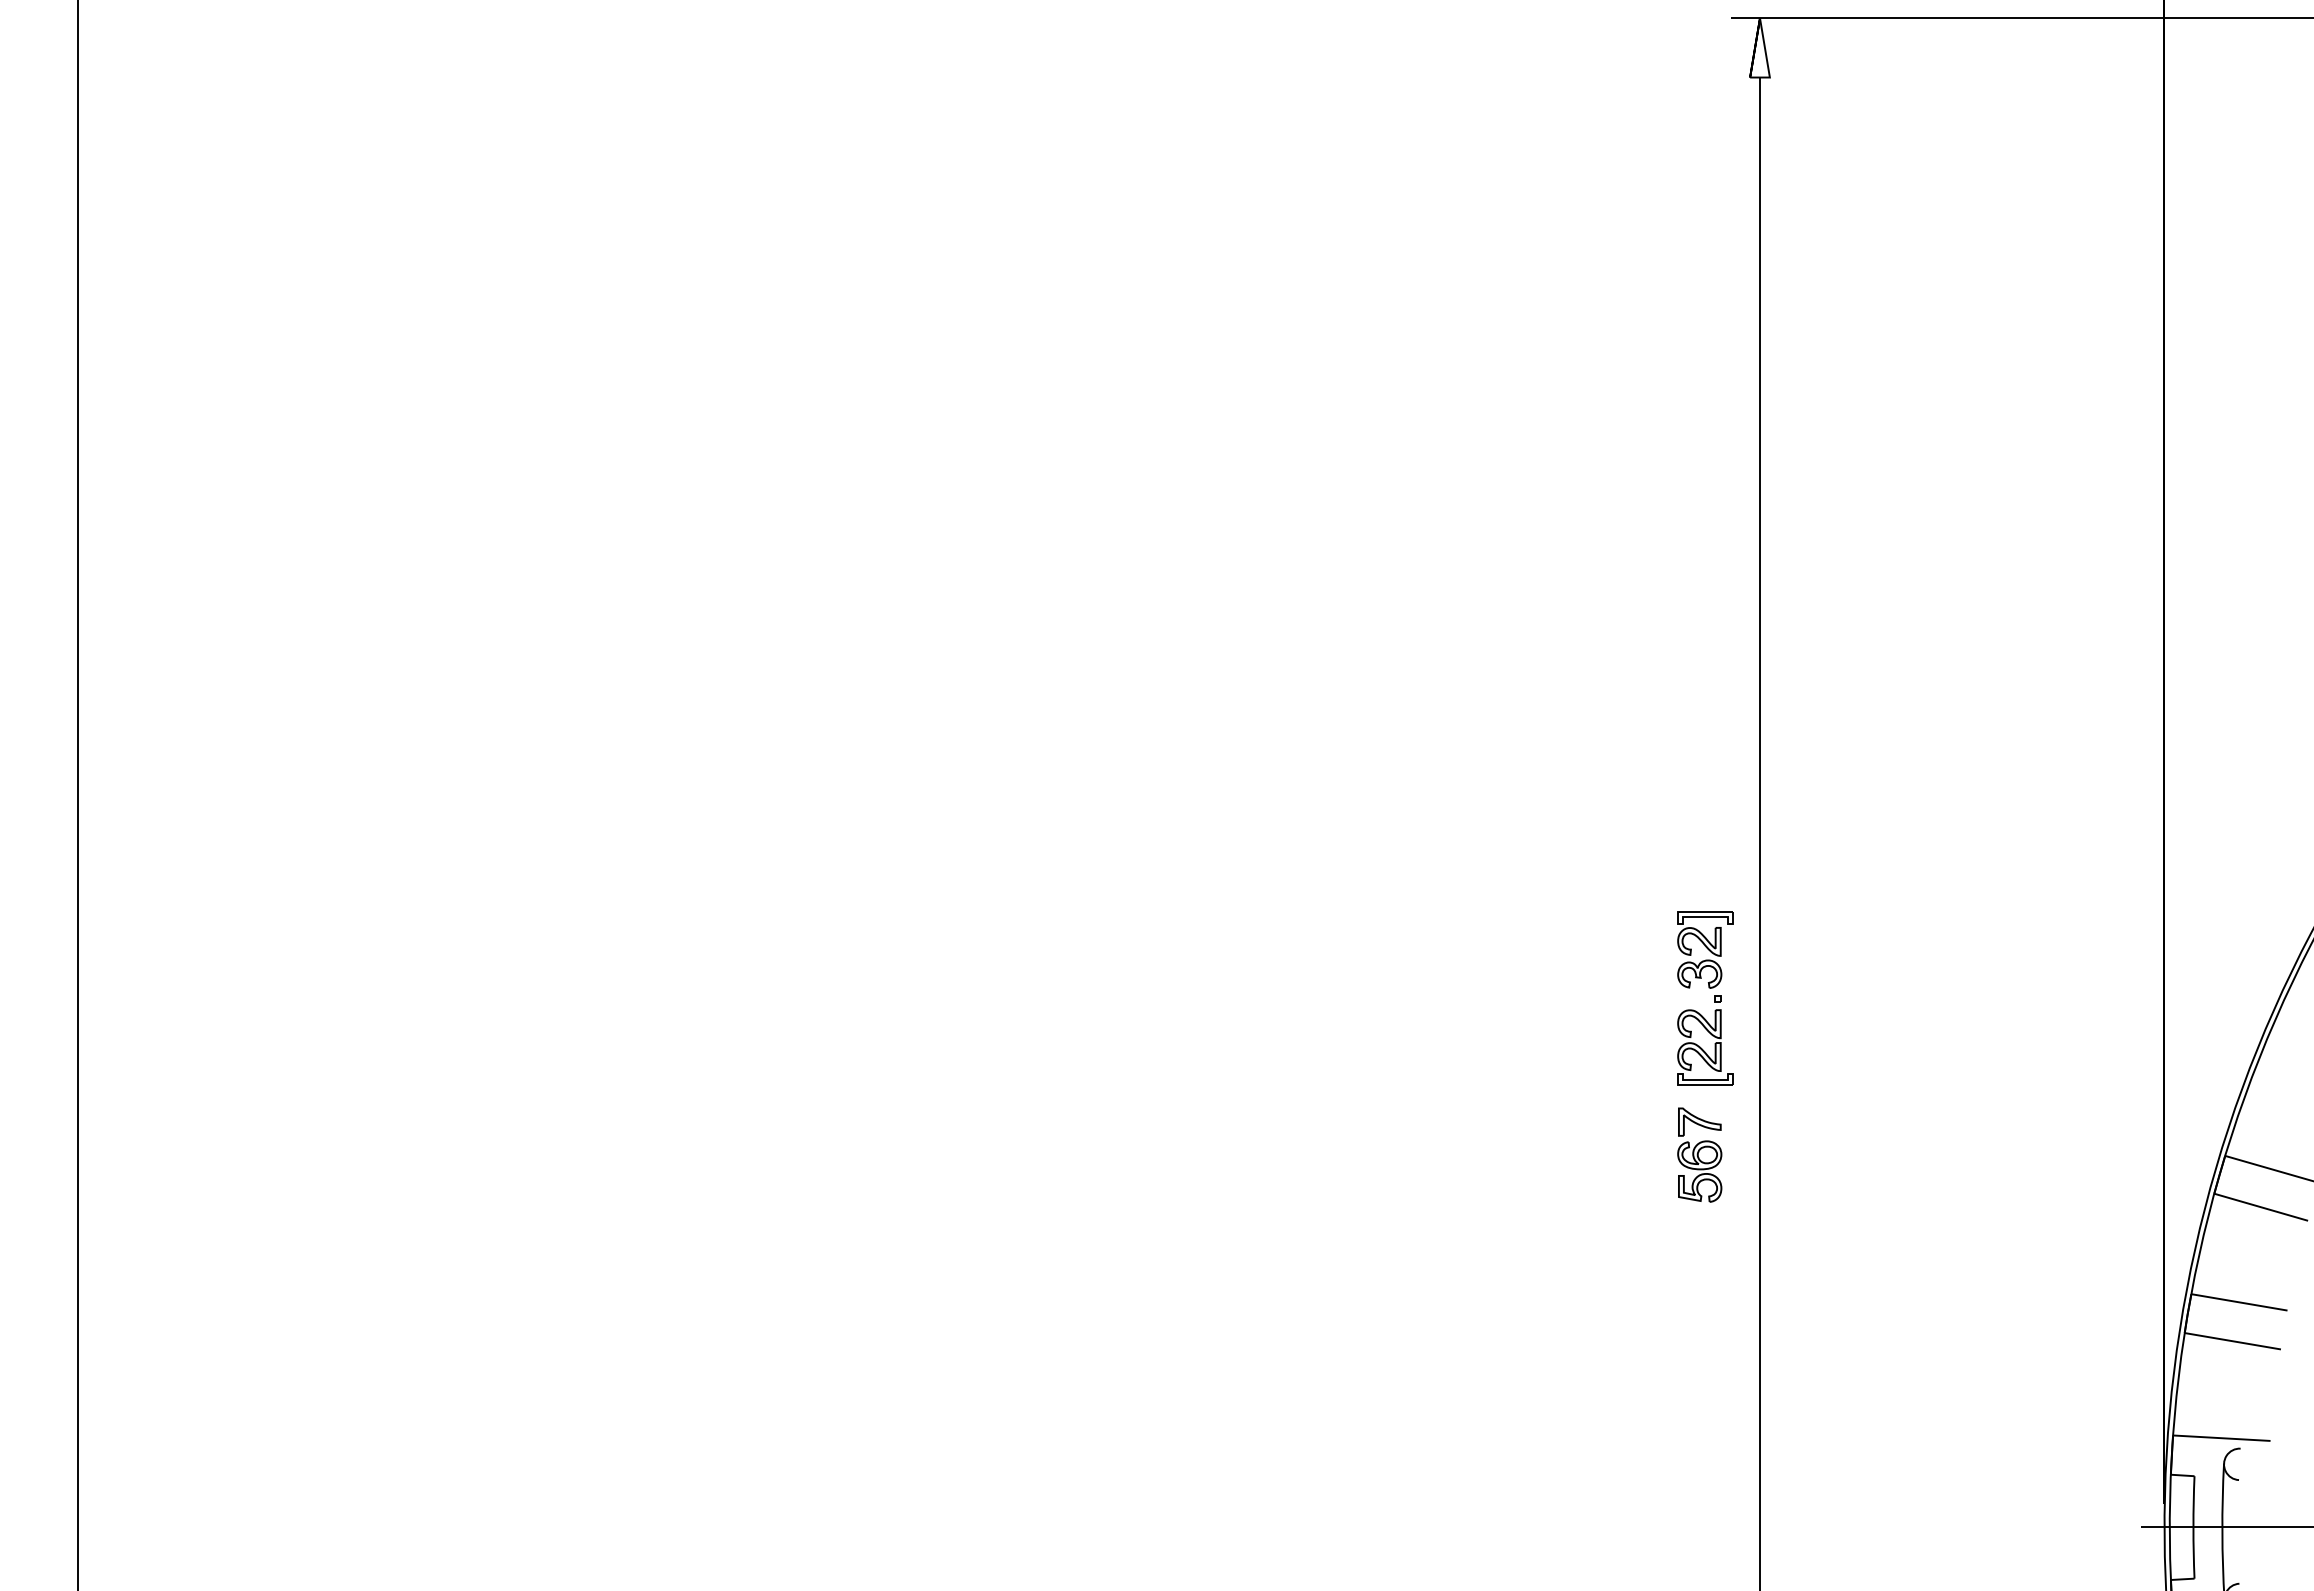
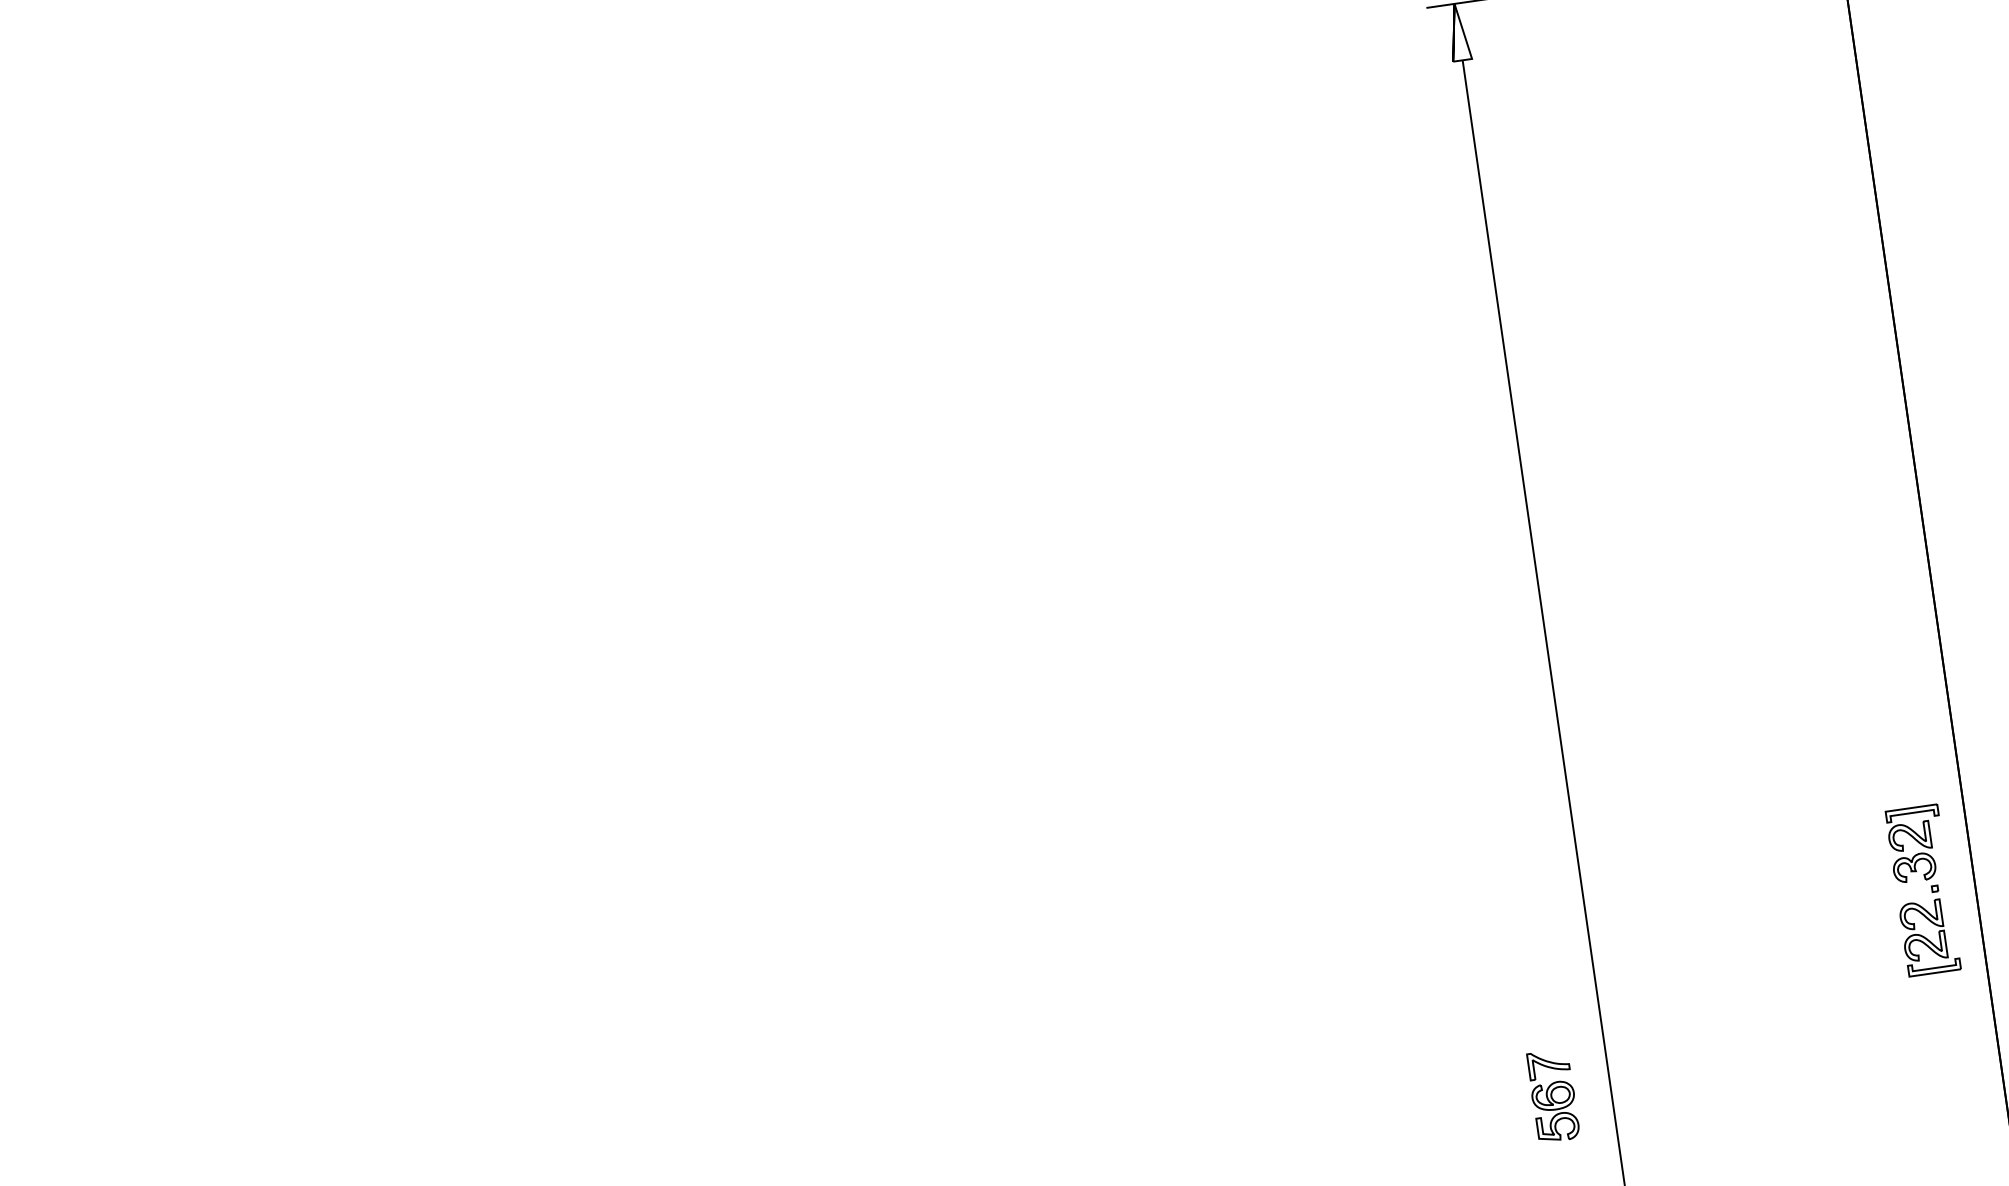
part: (1714, 998) -> (1931, 889), moved

